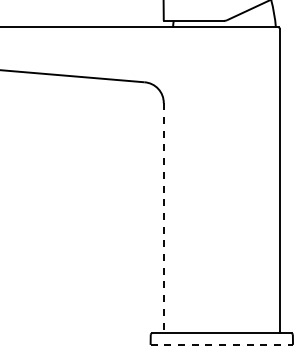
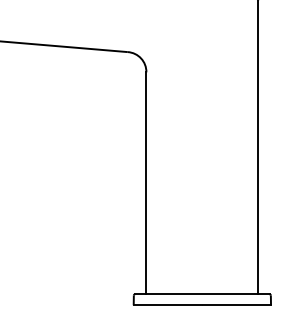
line: (163, 218) -> (146, 183), dashed -> solid
line: (222, 344) -> (203, 304), dashed -> solid

